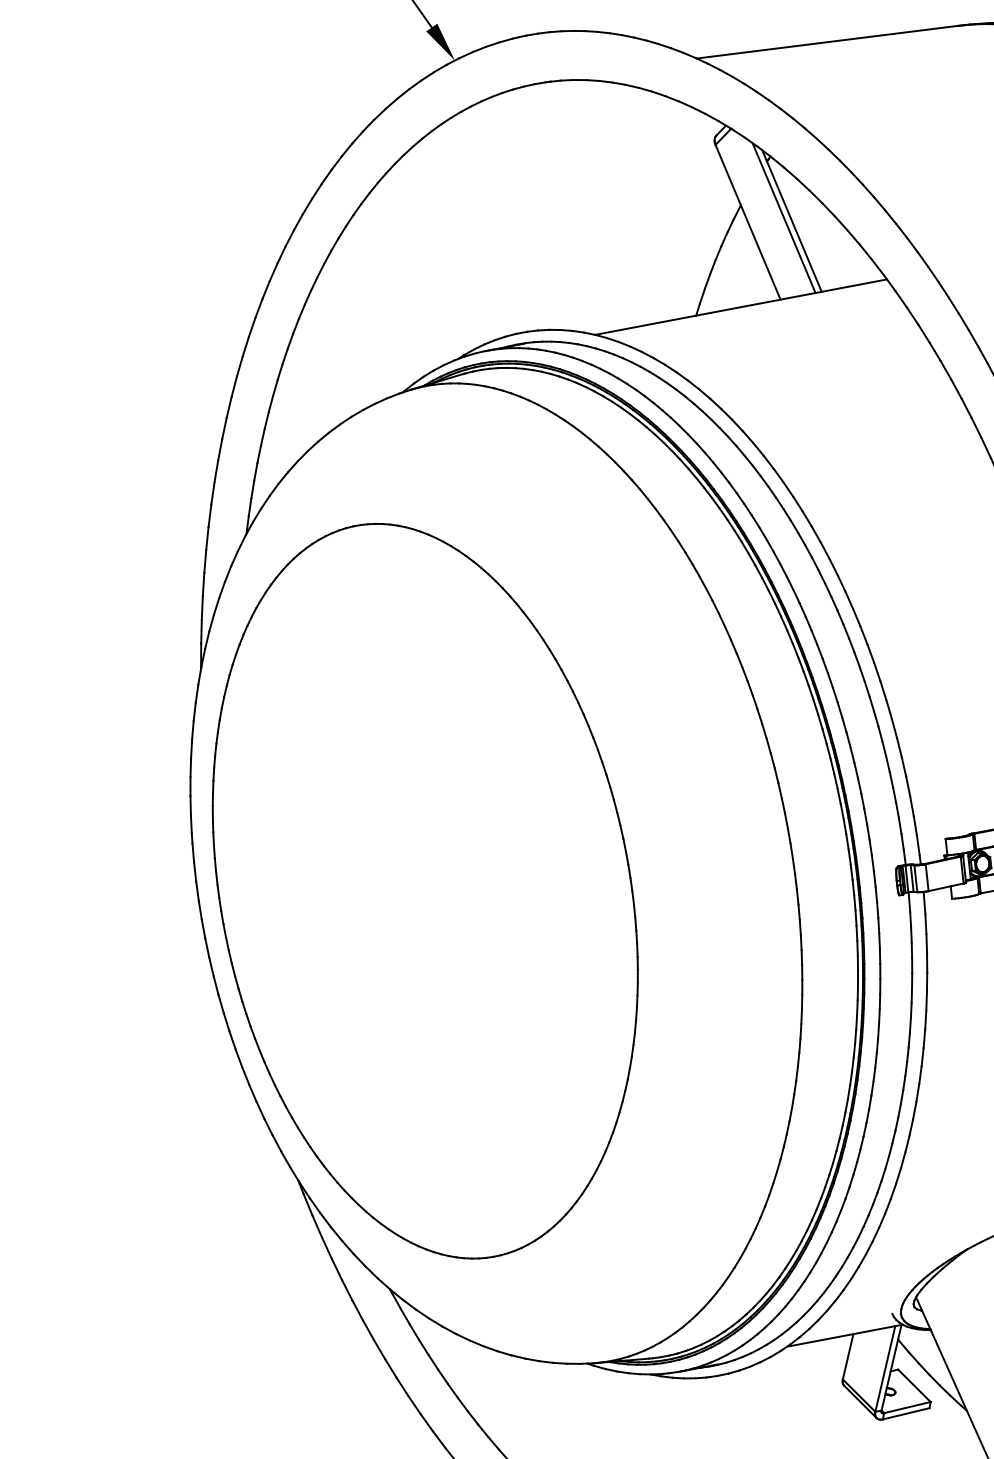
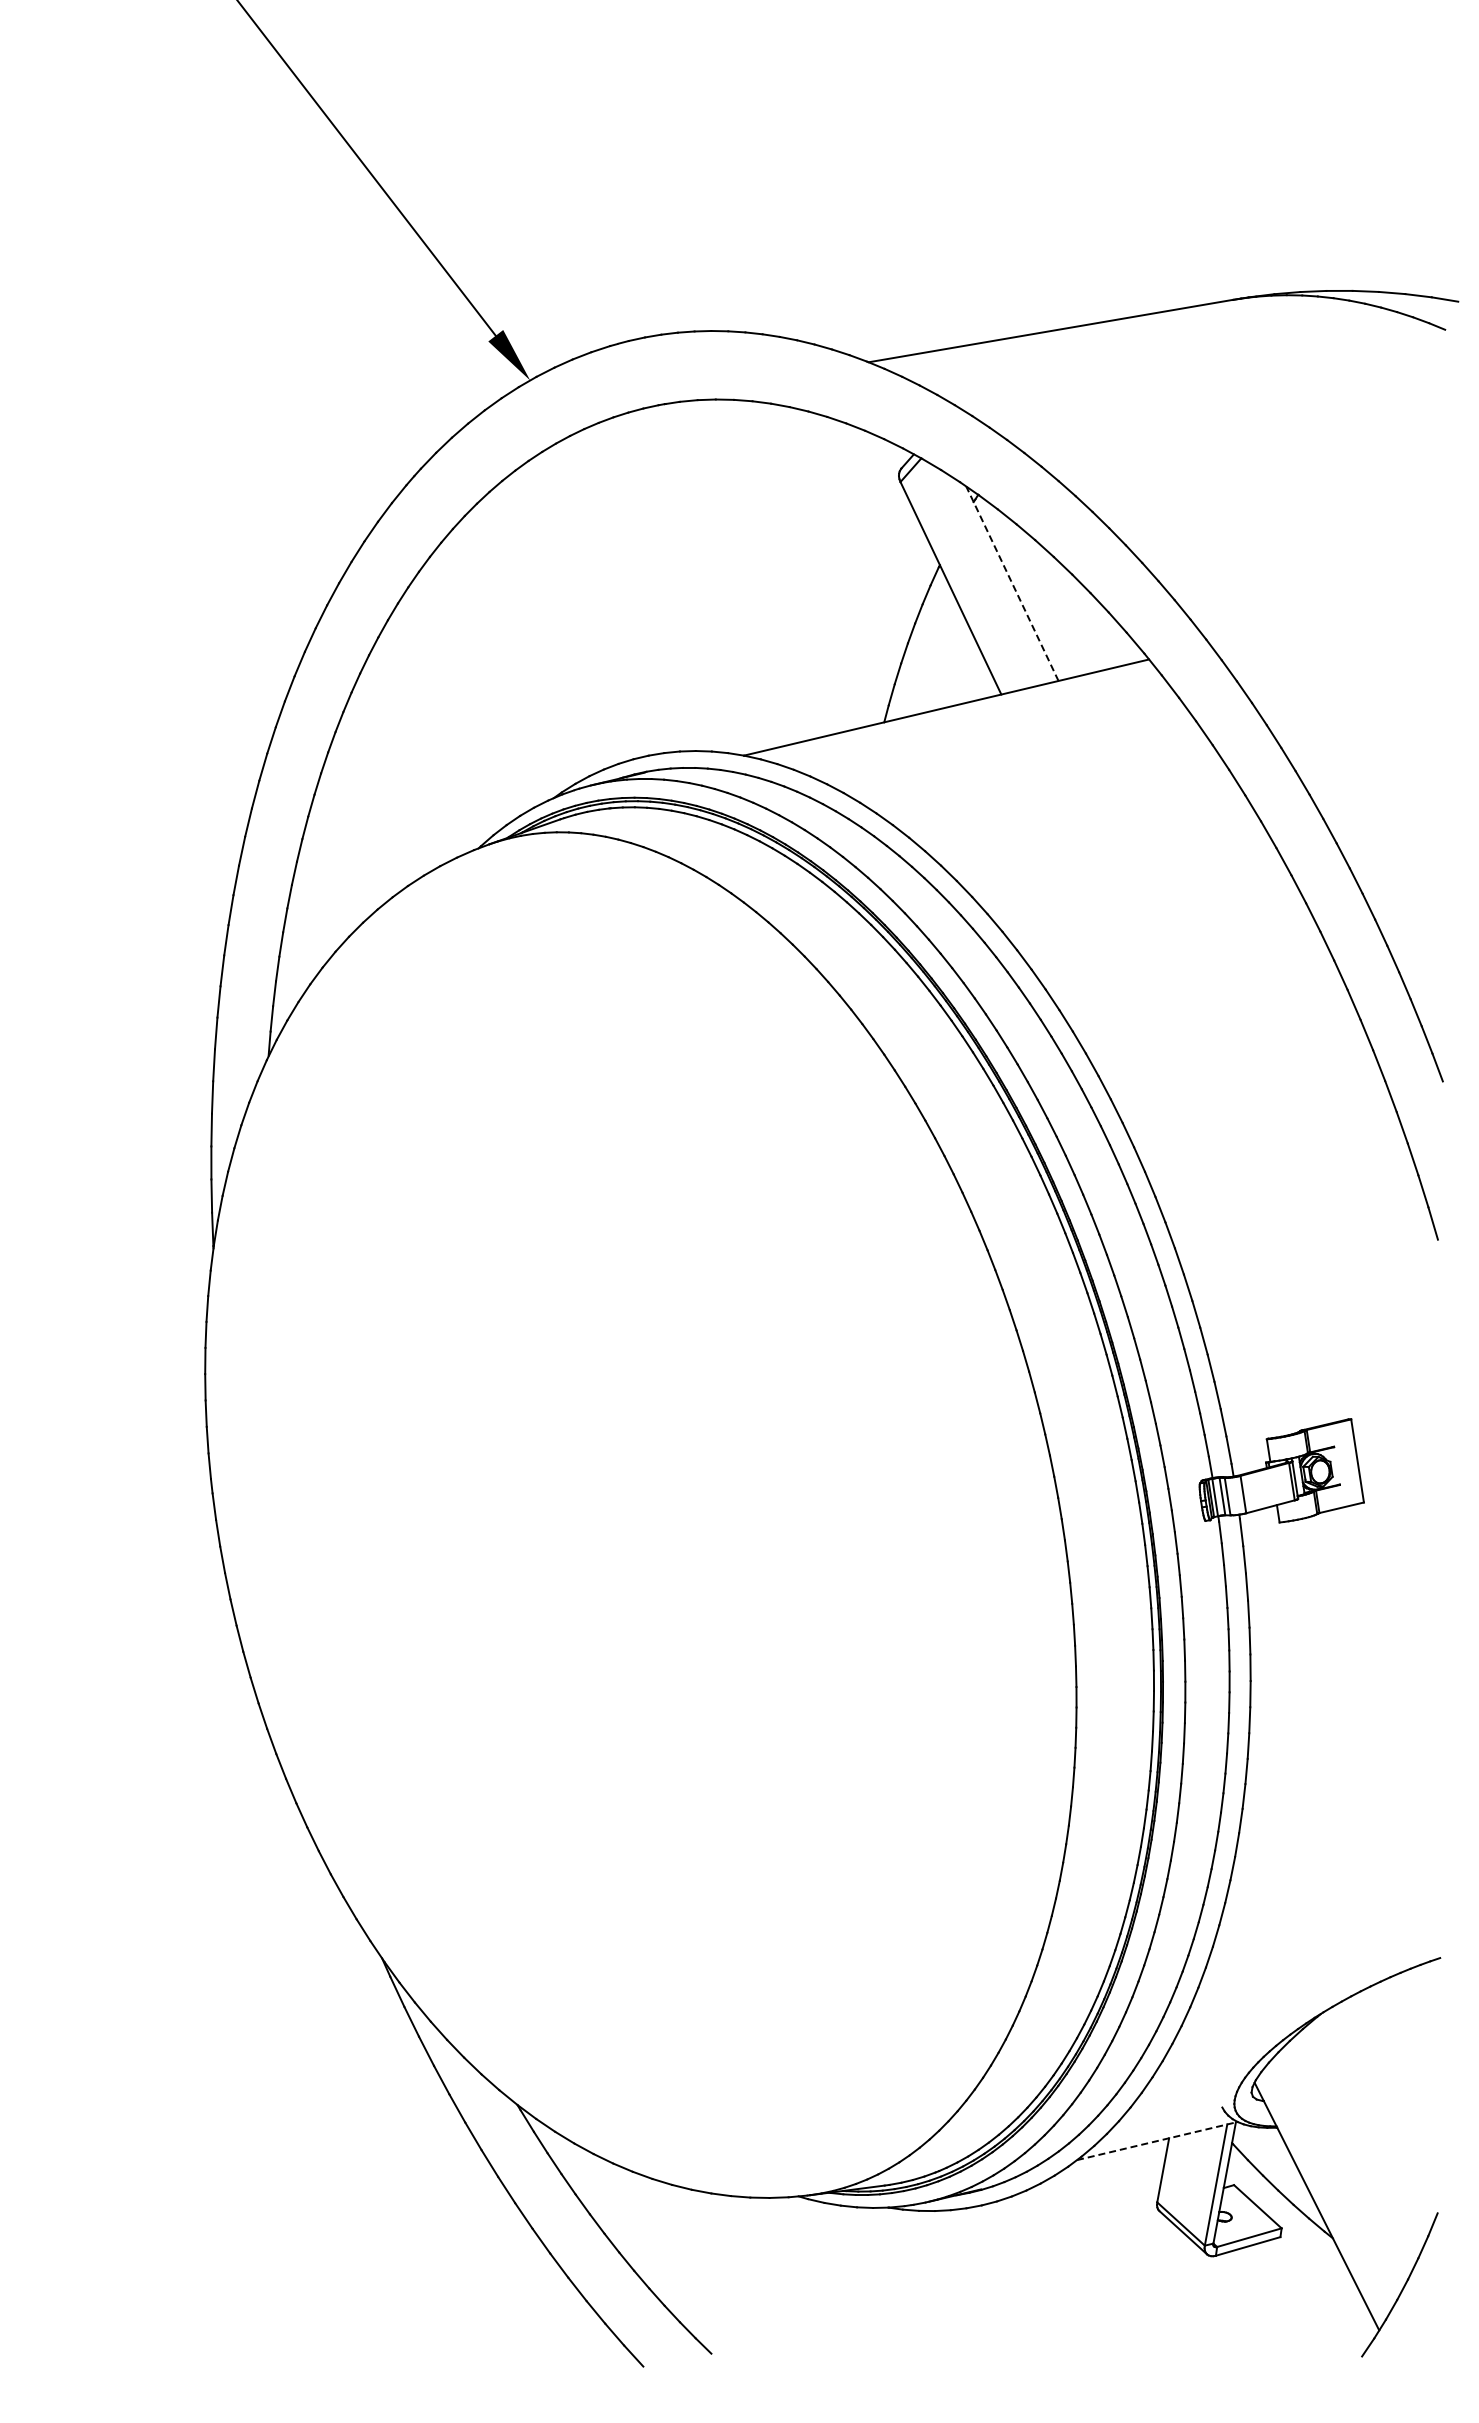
line: (783, 218) -> (1000, 580), removed
line: (792, 220) -> (1012, 583), solid -> dashed
part: (425, 891) -> (541, 1545), removed
line: (845, 1336) -> (1157, 2141), solid -> dashed

